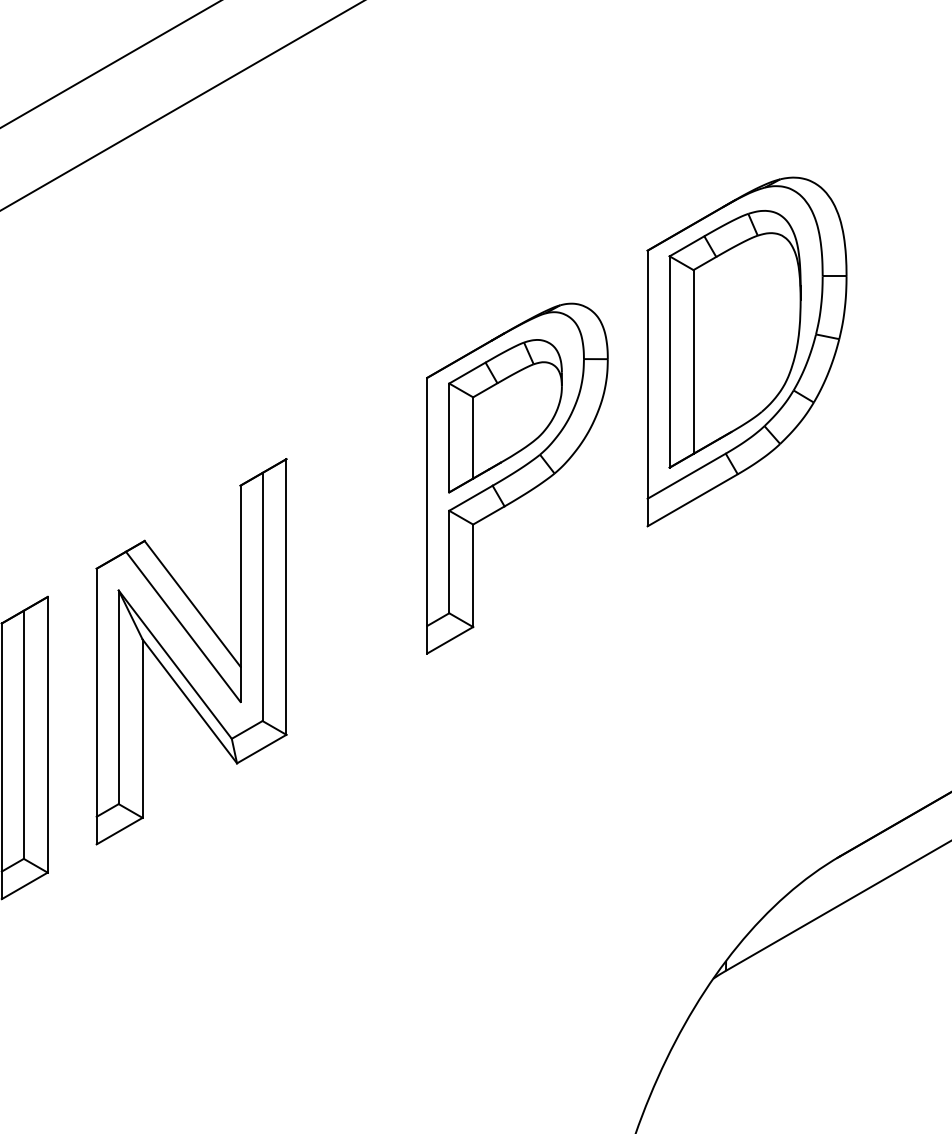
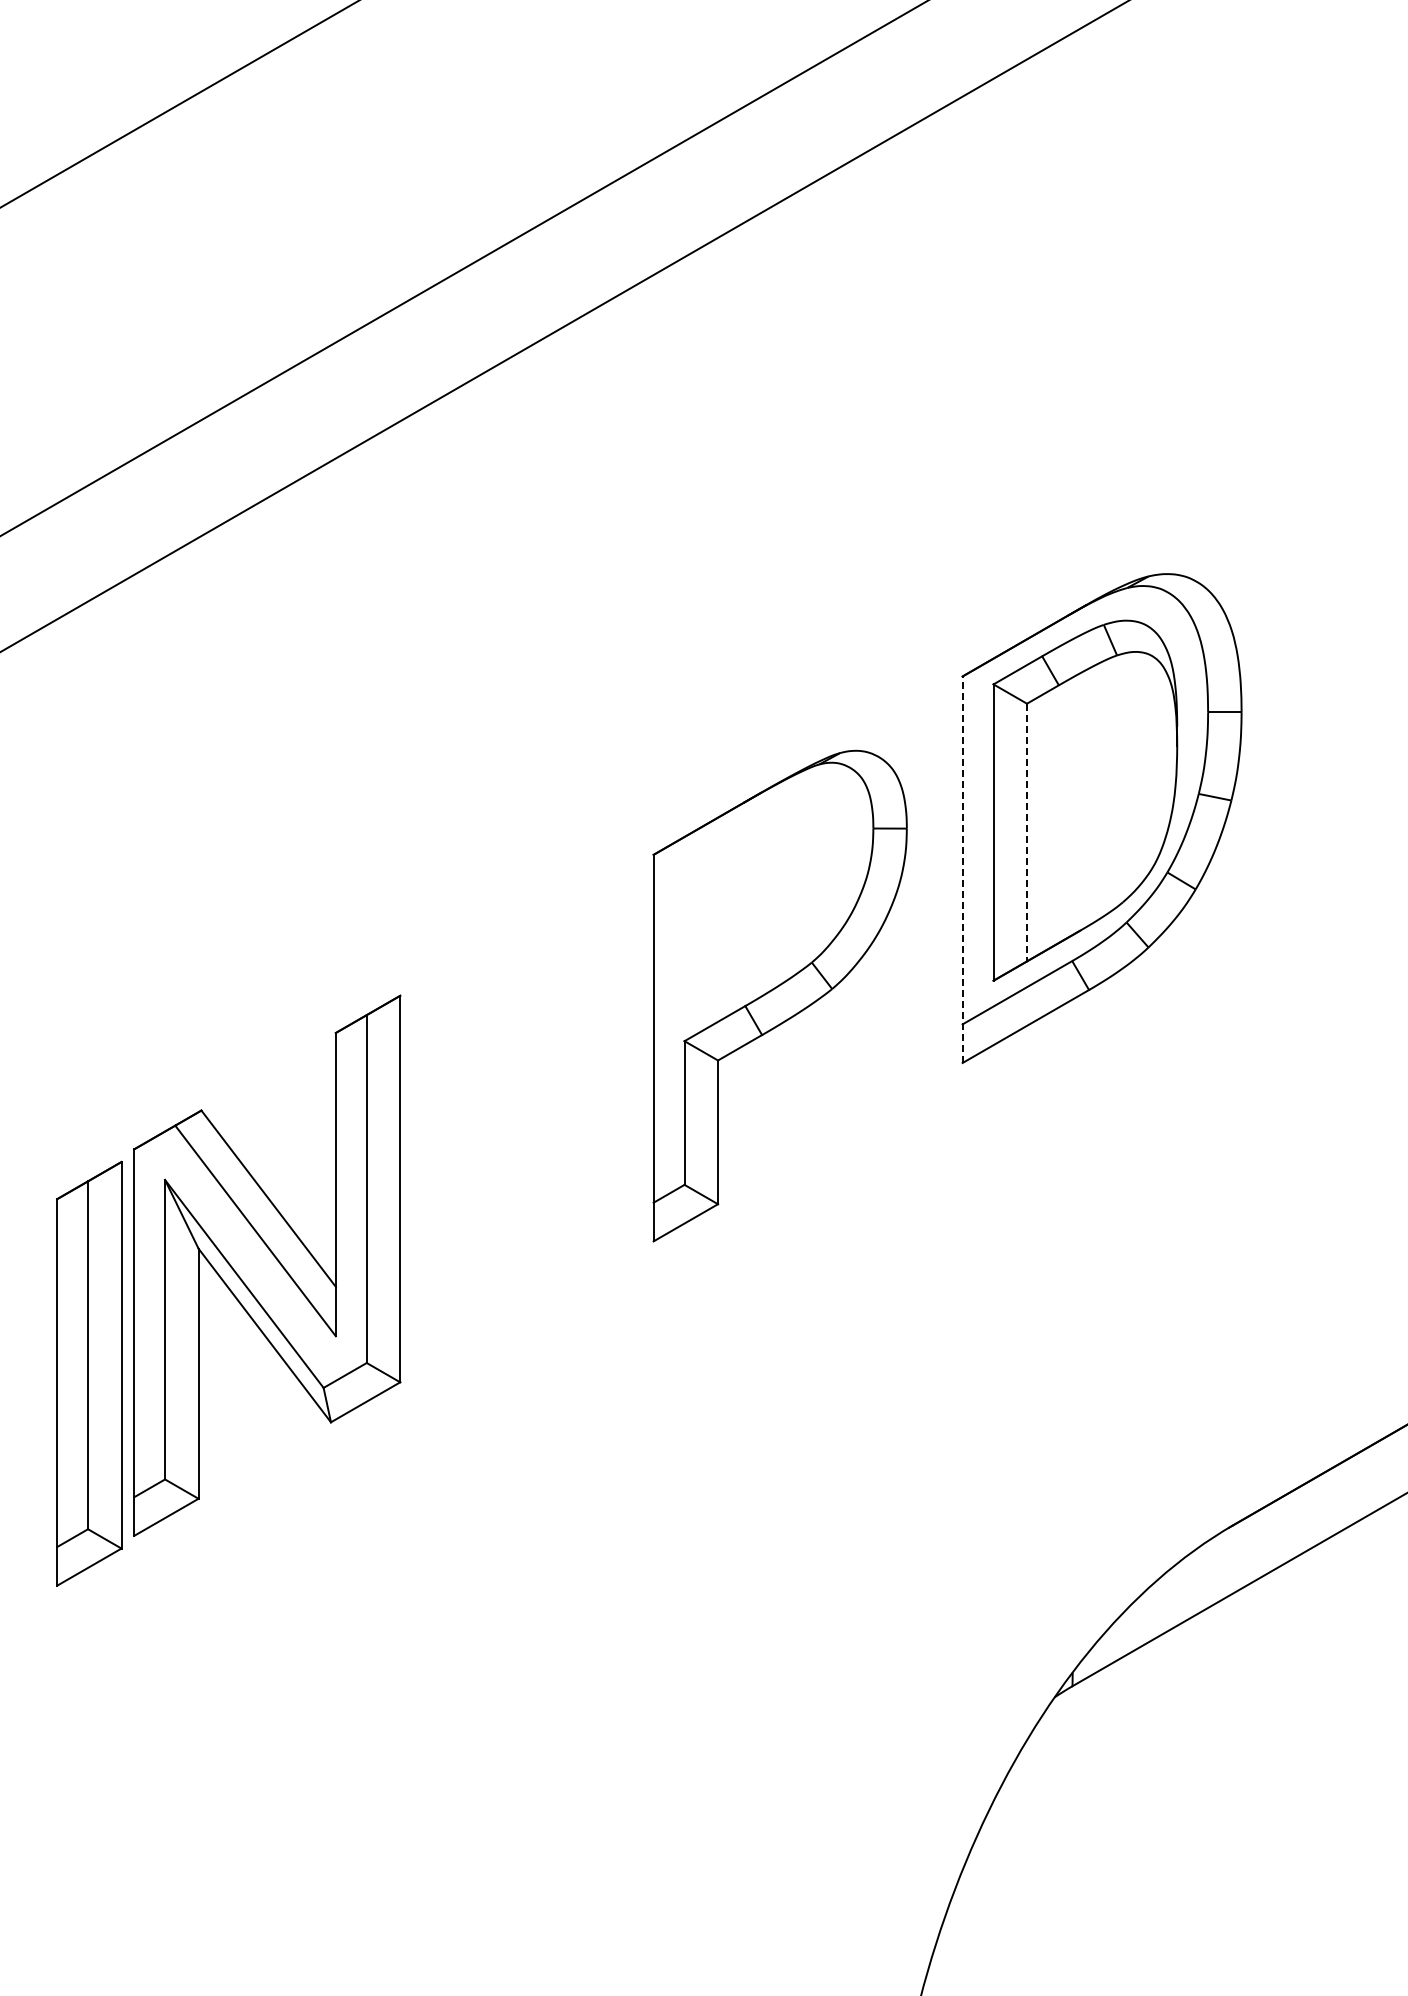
line: (693, 361) -> (1027, 832), solid -> dashed
line: (647, 388) -> (962, 869), solid -> dashed
part: (505, 416) -> (763, 908), removed
part: (191, 651) -> (267, 1265), moved

